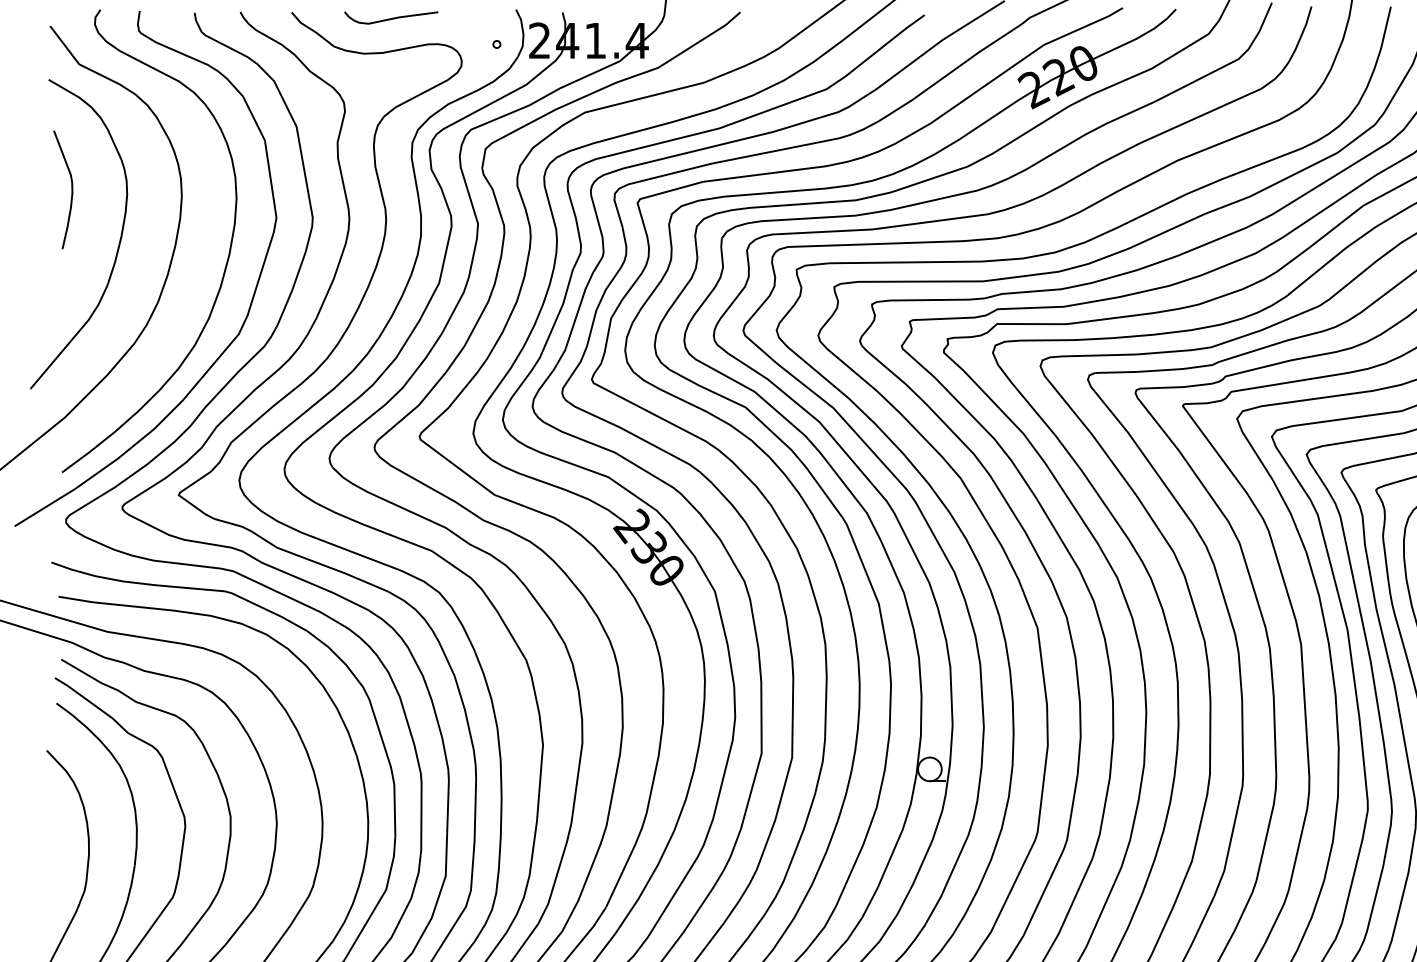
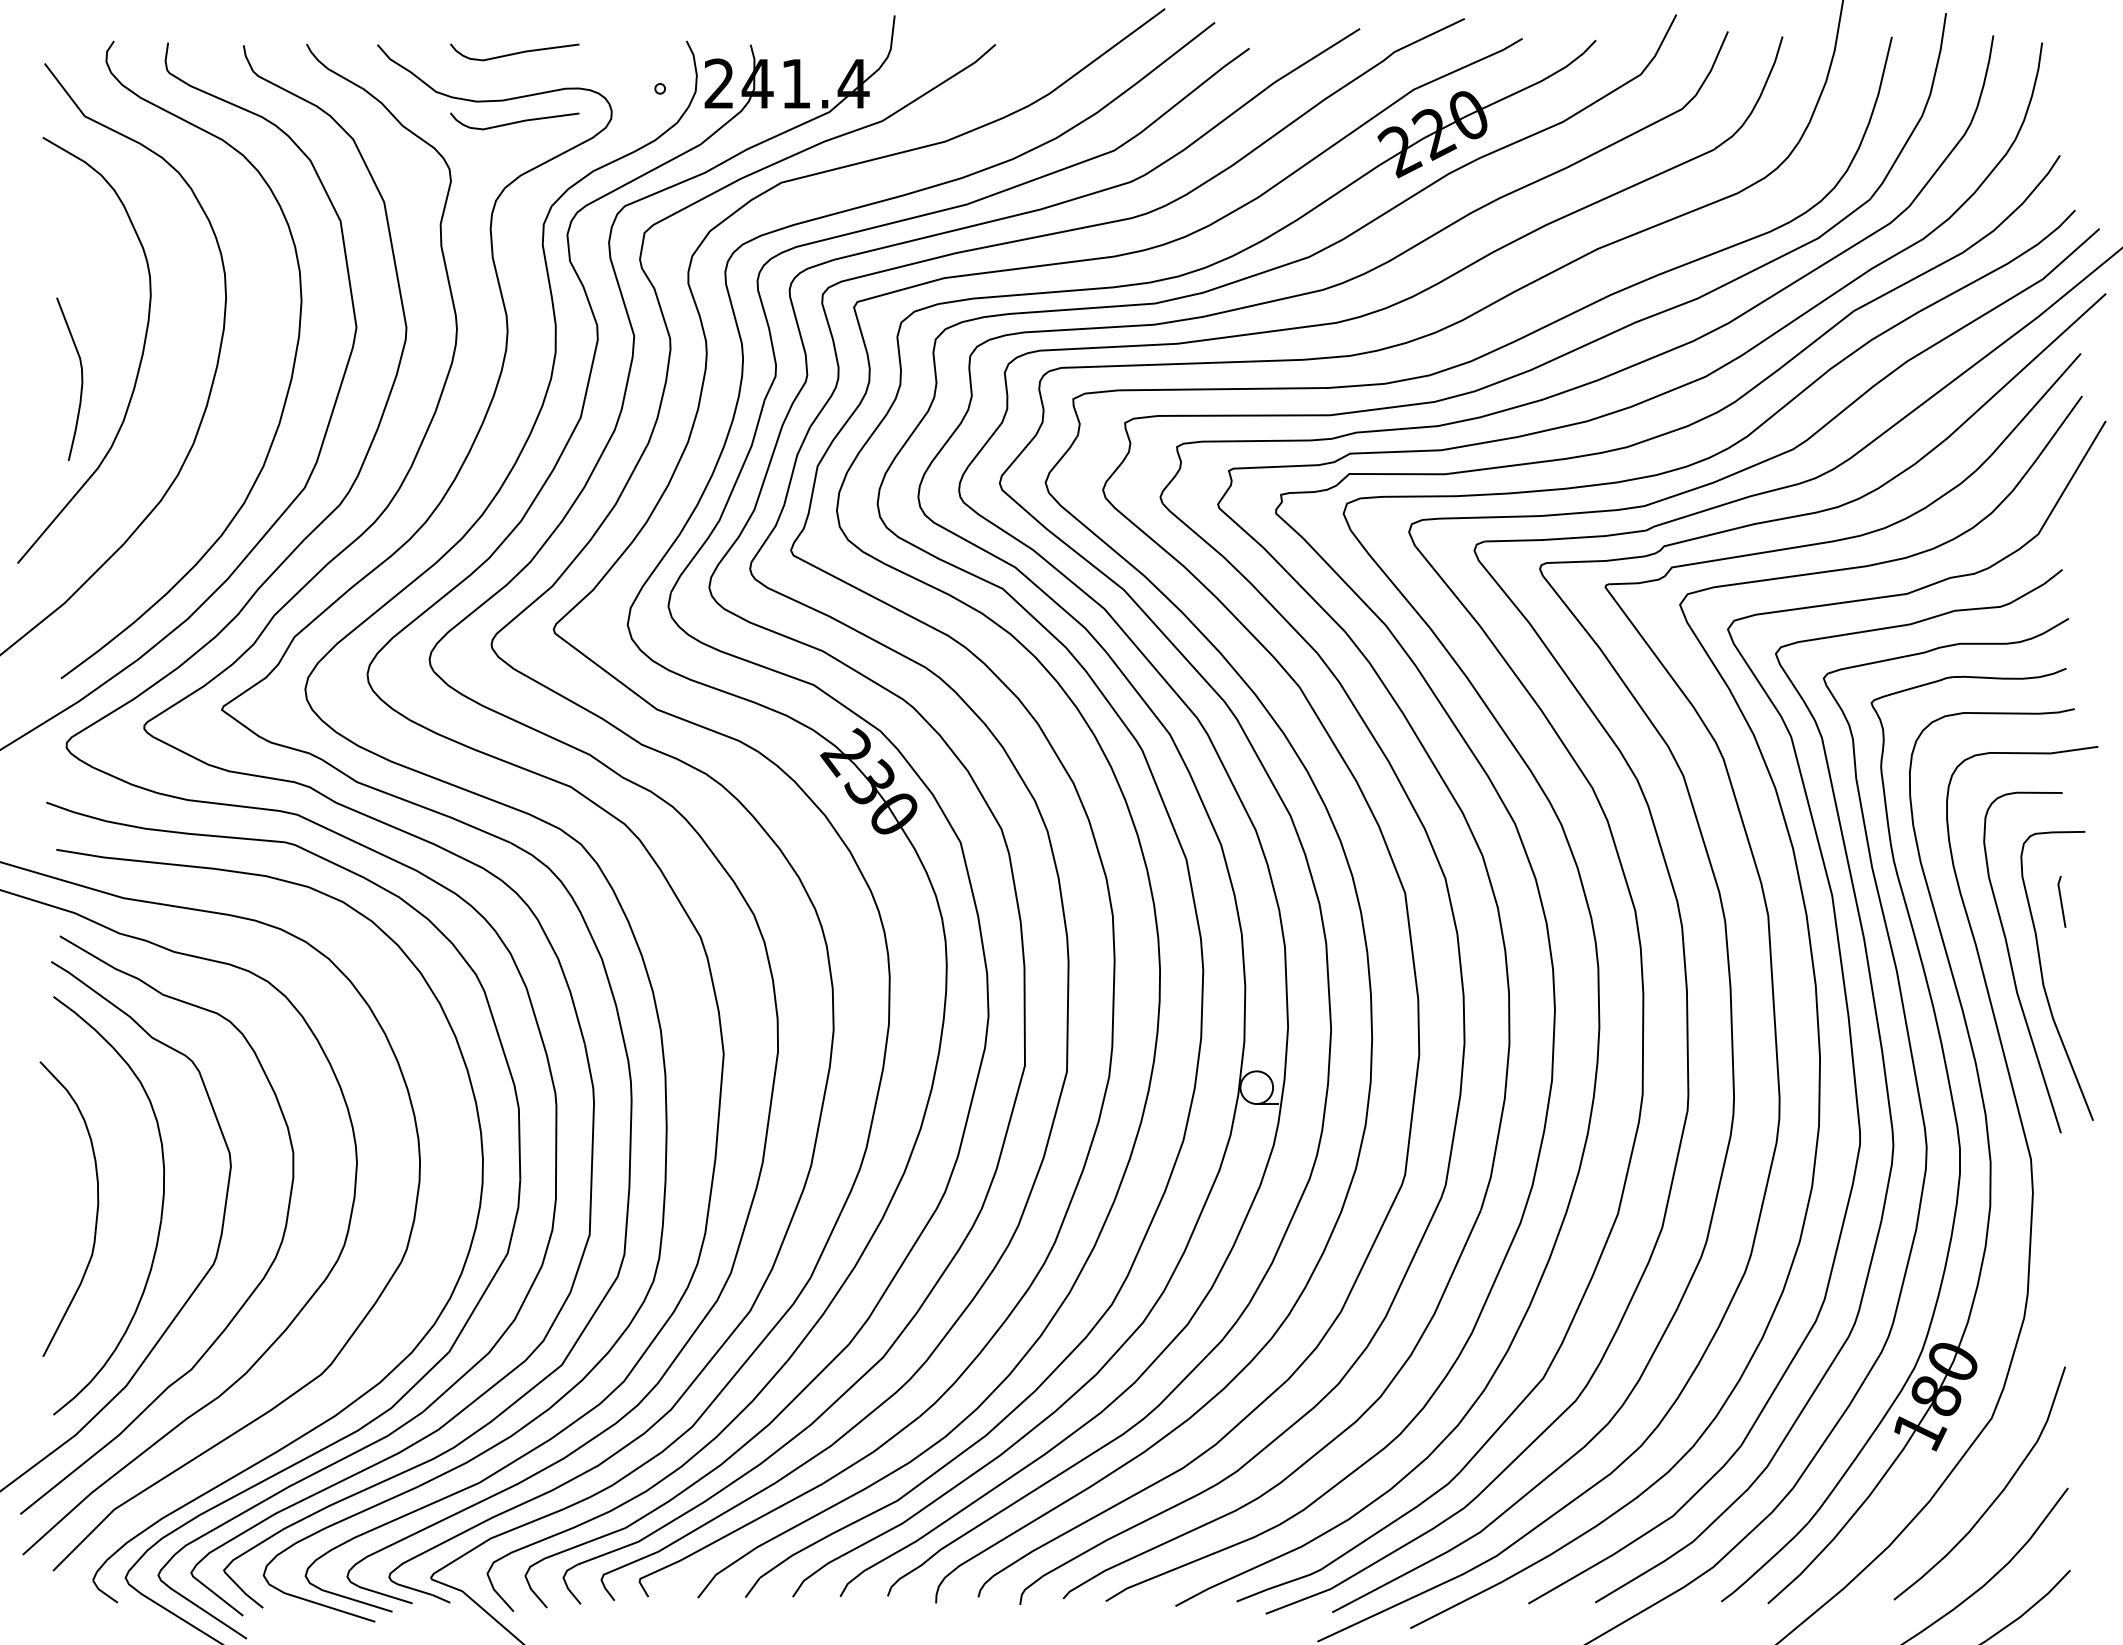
curve: (391, 68) -> (515, 121), added
curve: (71, 189) -> (81, 378), moved

